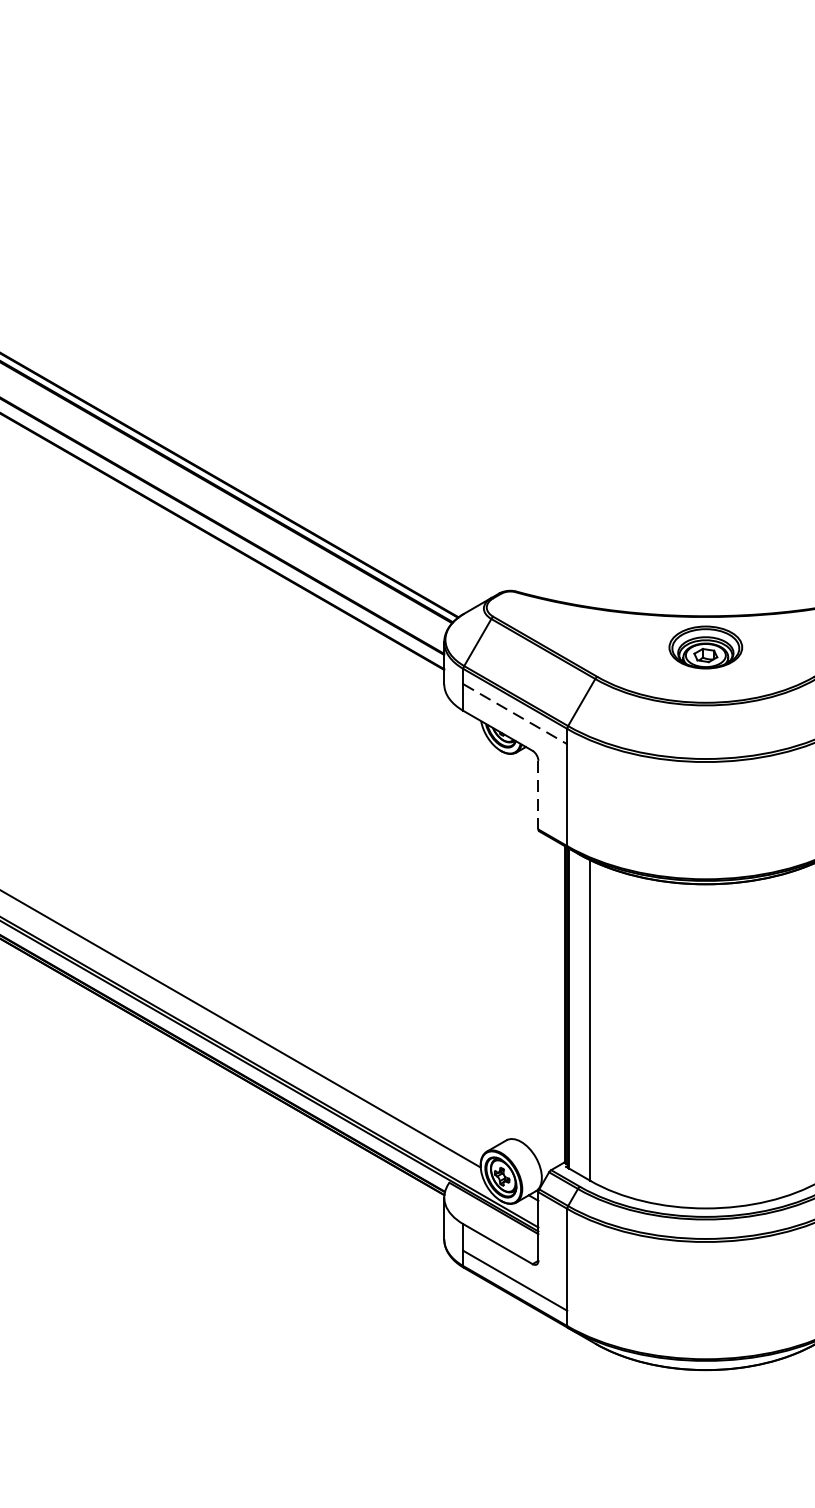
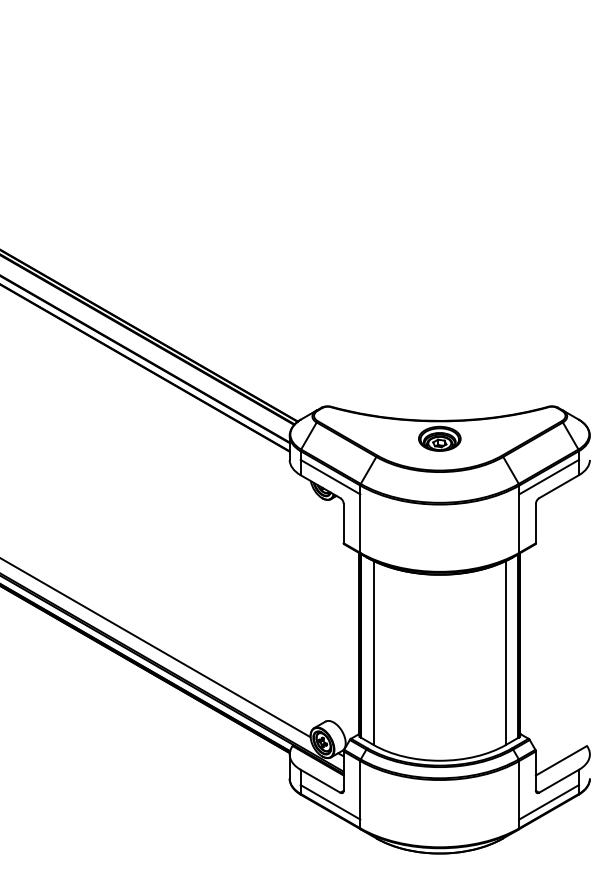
line: (515, 714) -> (330, 477), dashed -> solid
line: (538, 795) -> (343, 523), dashed -> solid

